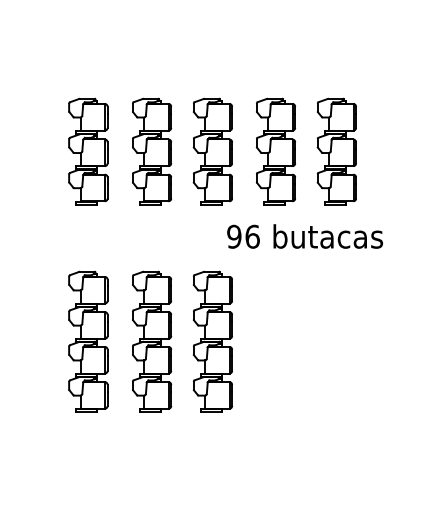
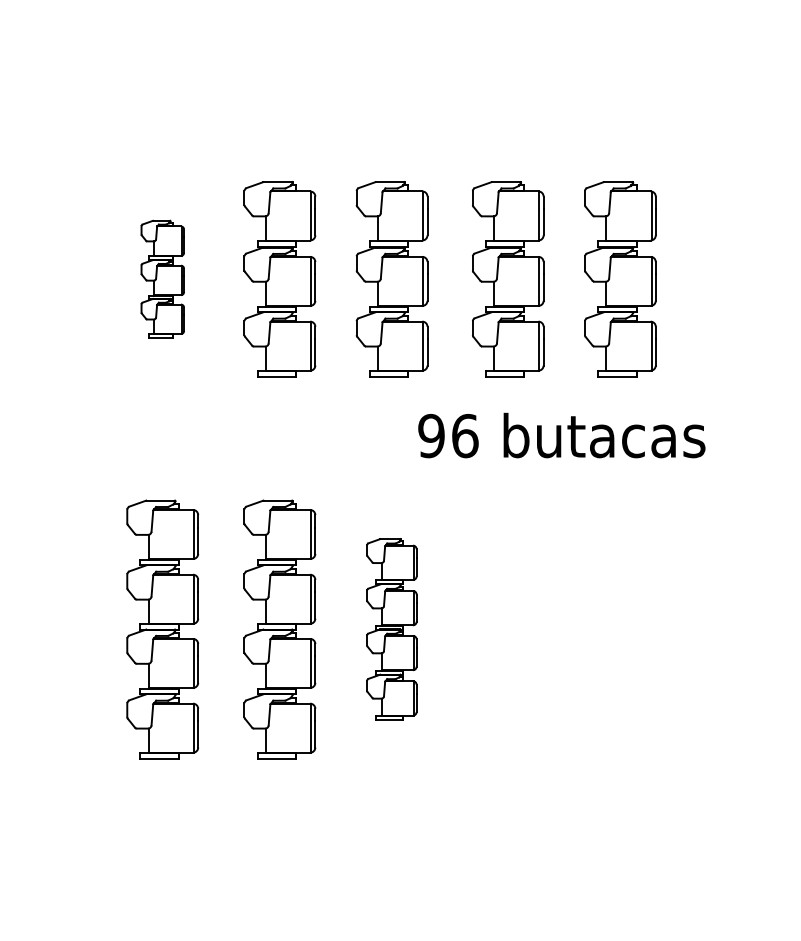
part: (88, 151) -> (162, 278), size x0.6
part: (212, 341) -> (391, 628), size x0.7

